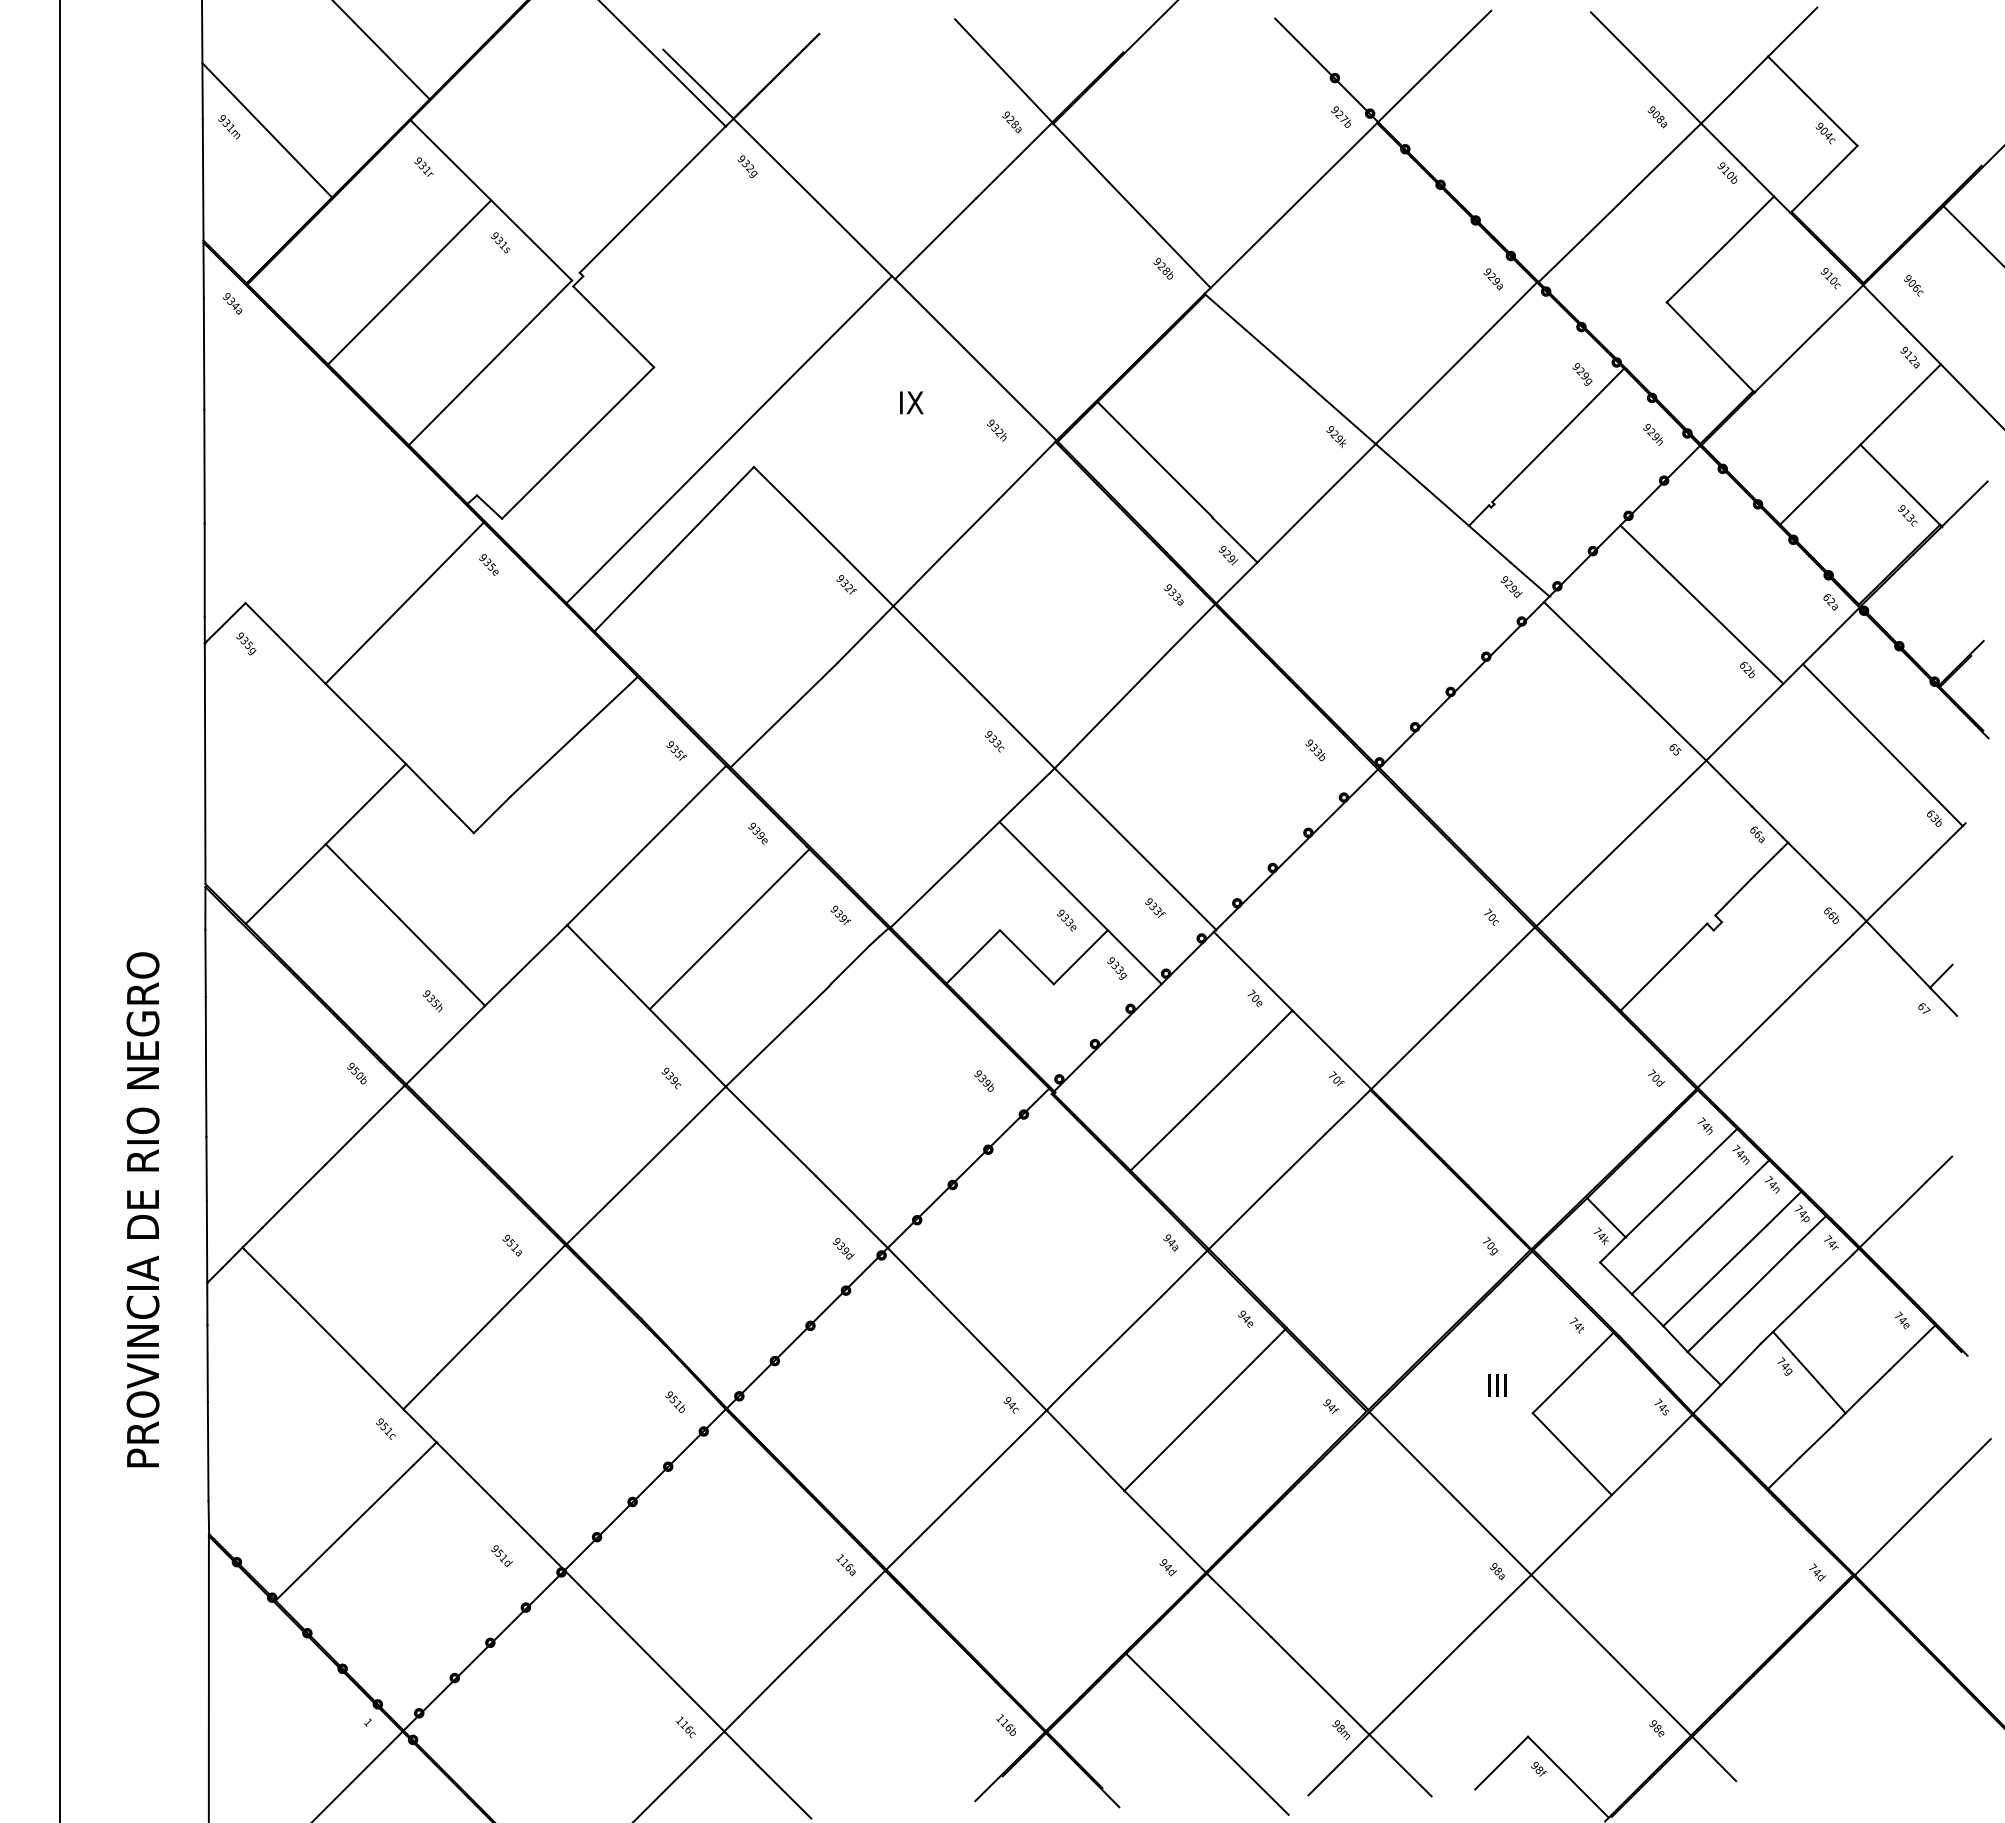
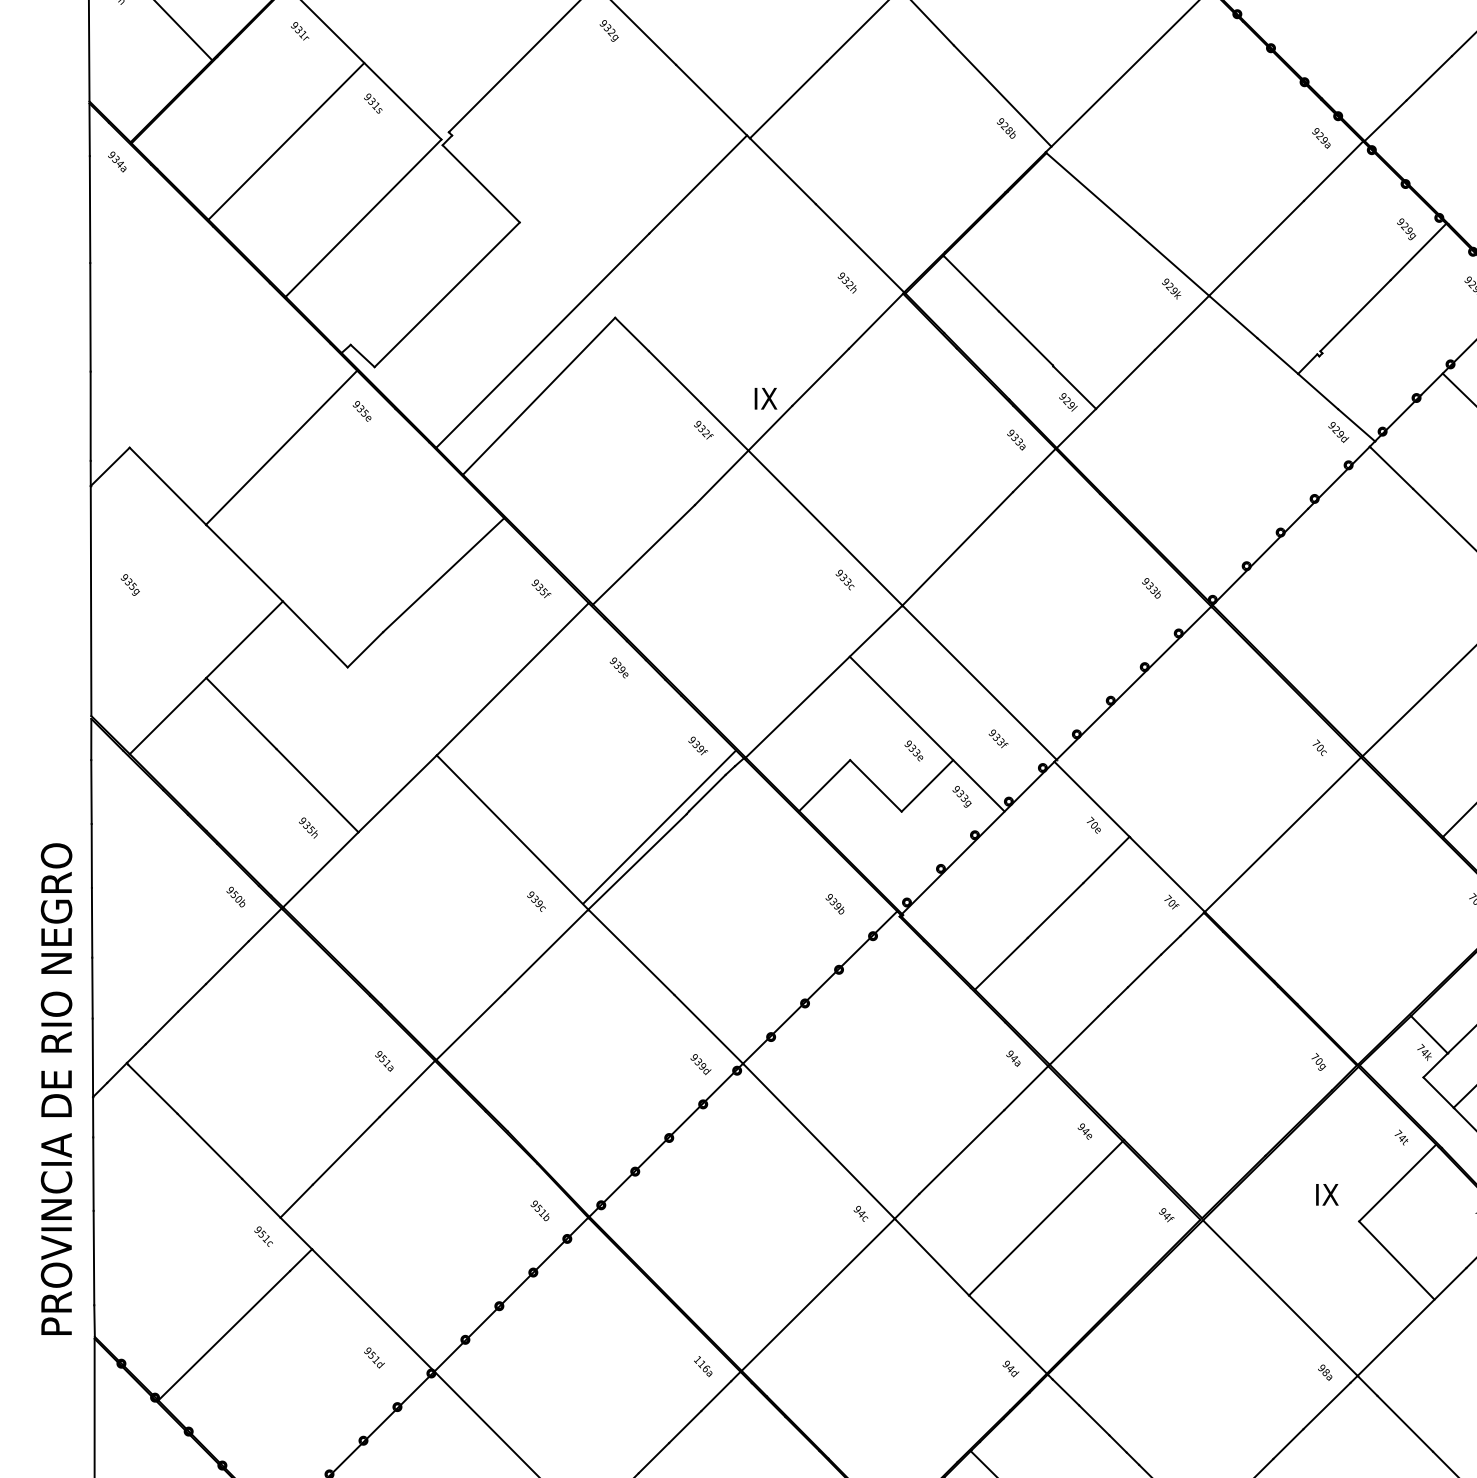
text: (911, 402) -> (765, 398), moved
text: (246, 643) -> (130, 584), moved
line: (729, 929) -> (659, 827), moved
text: (142, 1209) -> (56, 1088), moved
text: (1499, 1385) -> (1327, 1194), III -> IX

